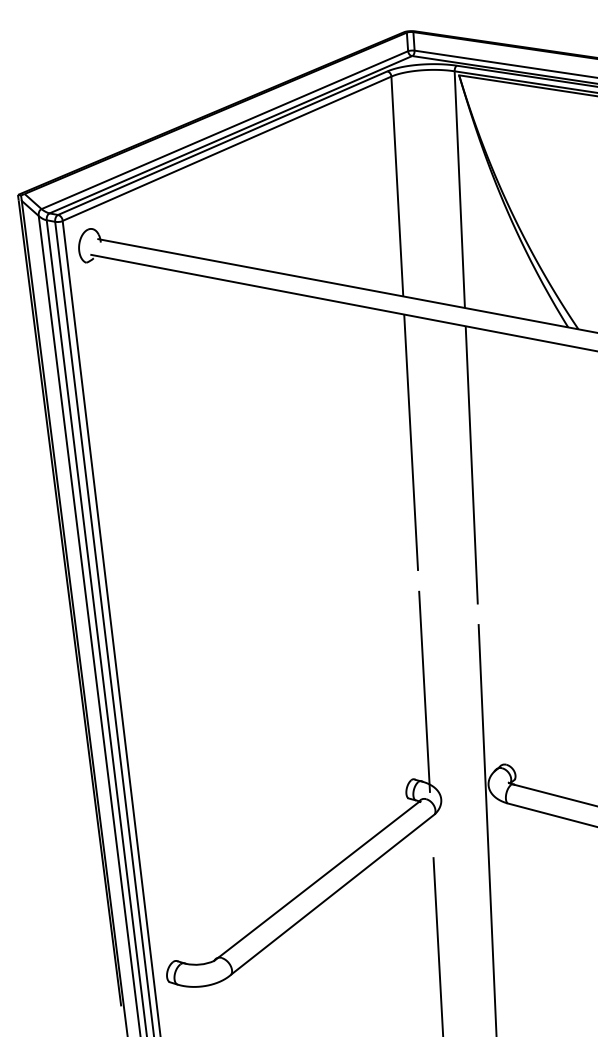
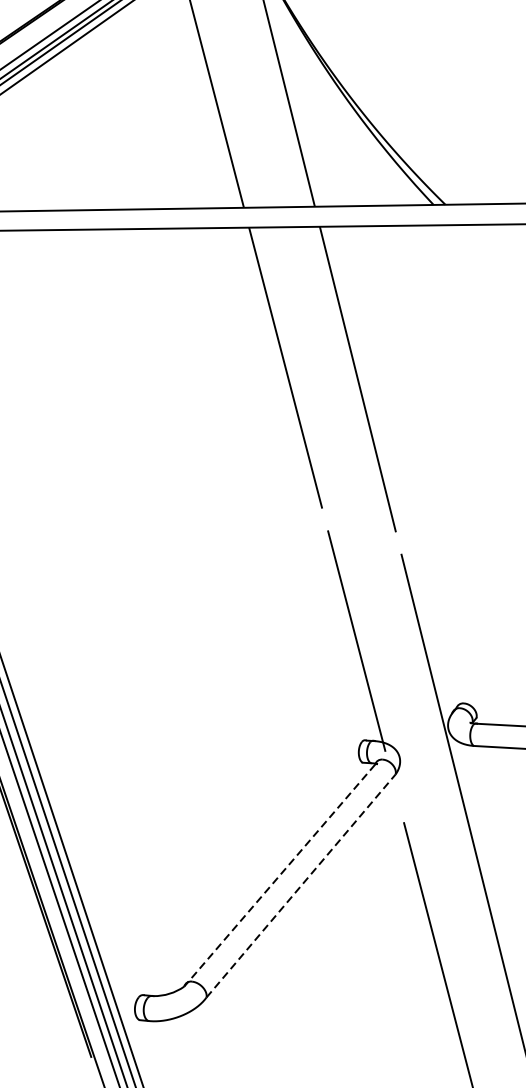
line: (316, 881) -> (279, 875), solid -> dashed
line: (333, 894) -> (301, 886), solid -> dashed

